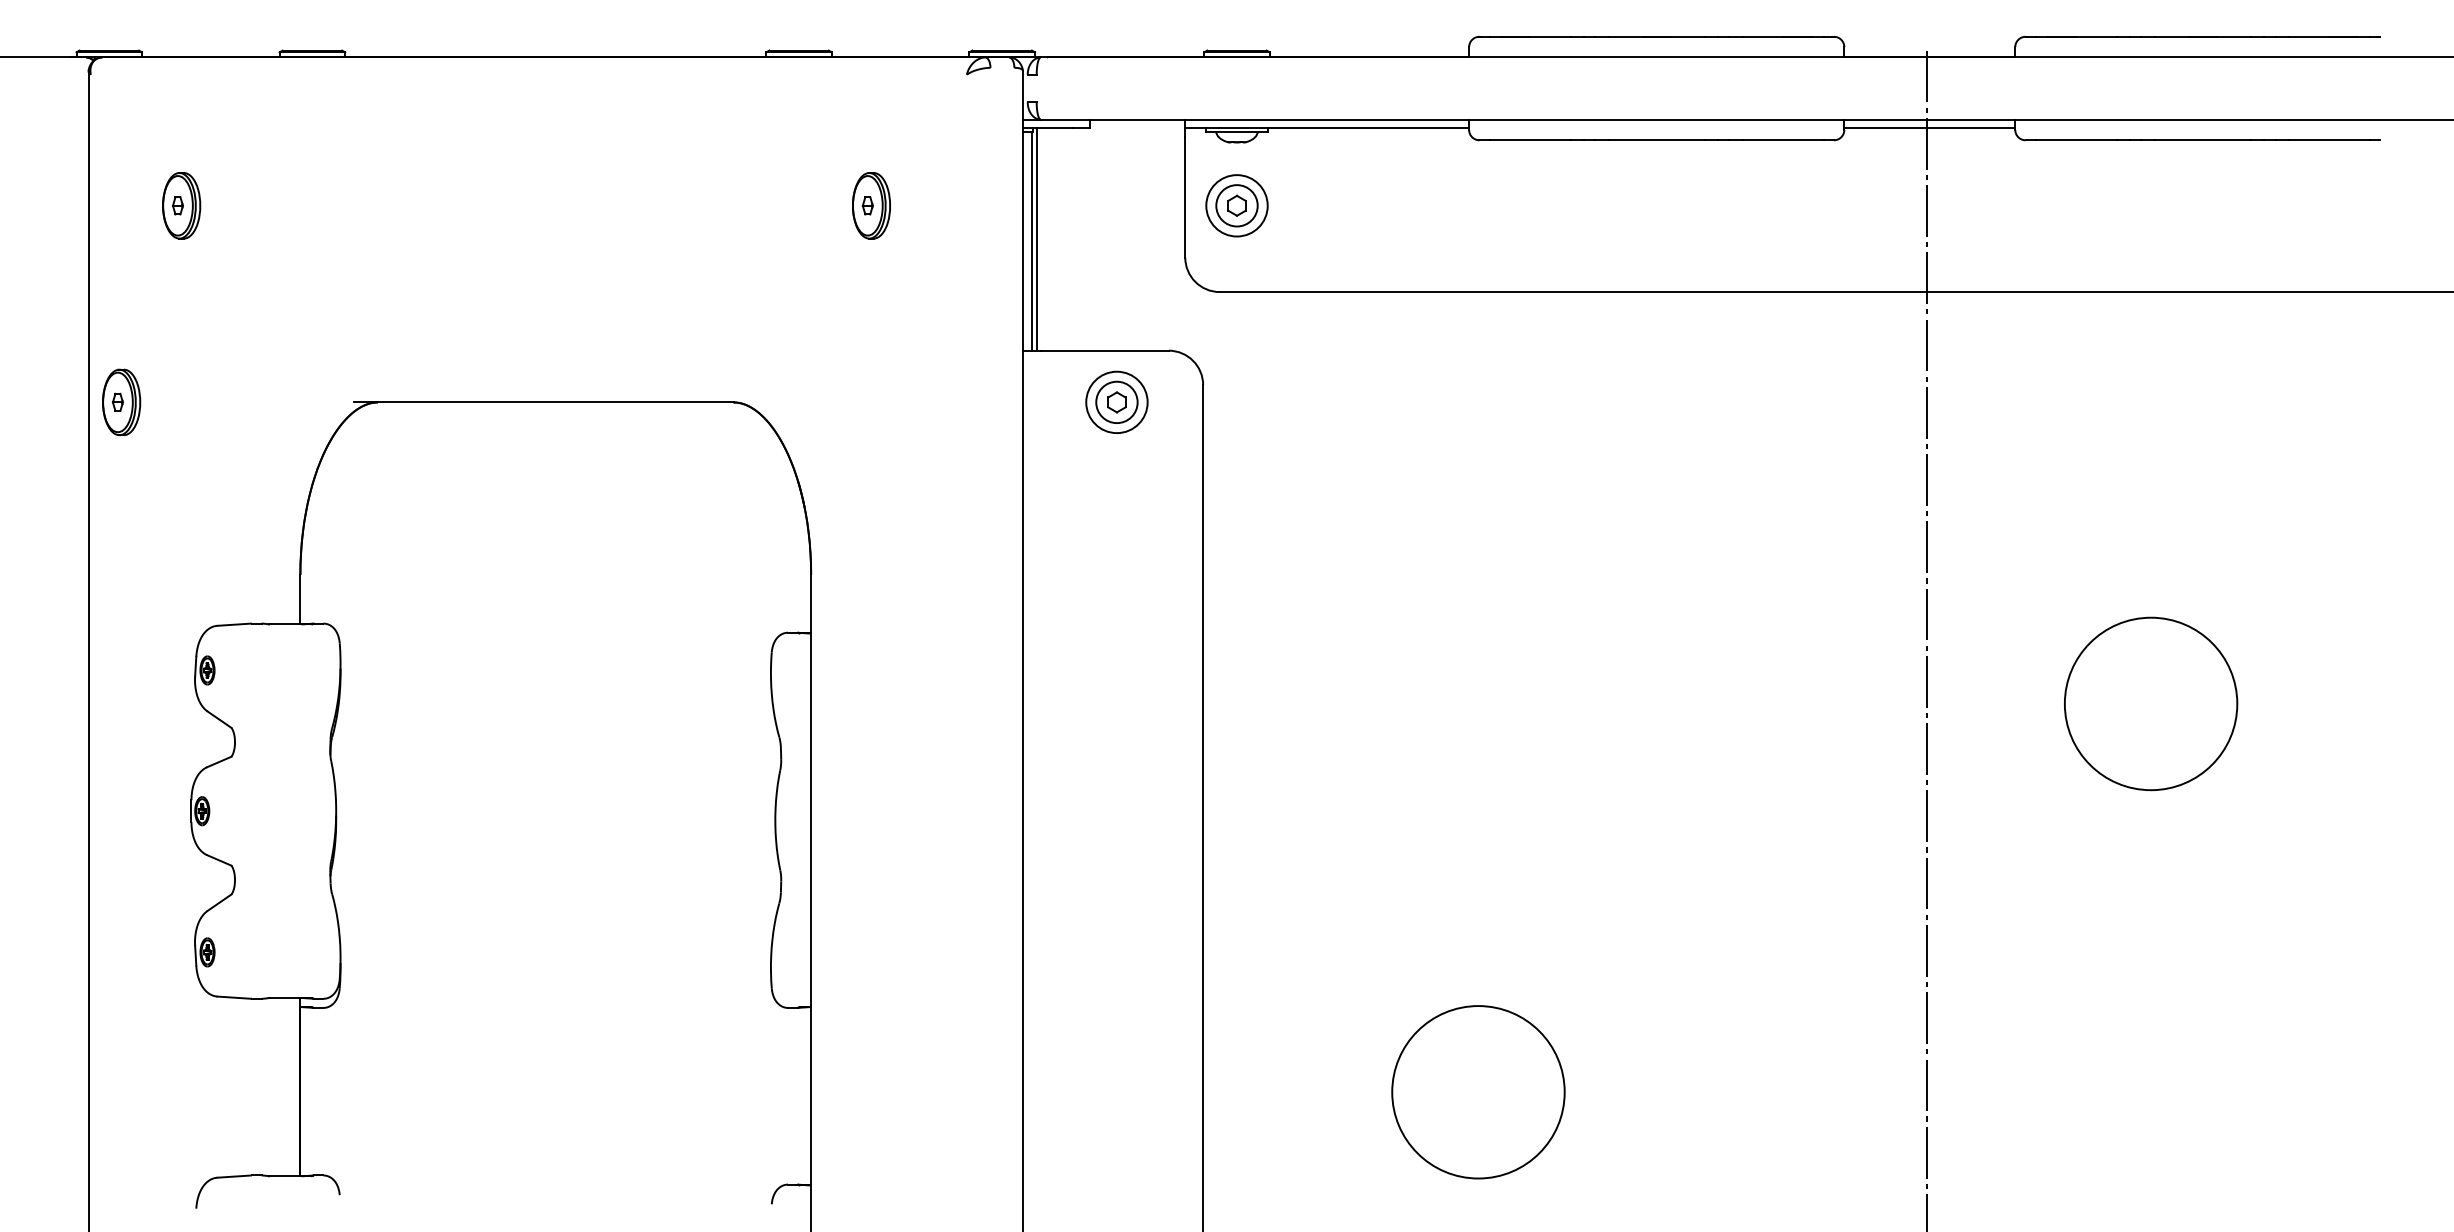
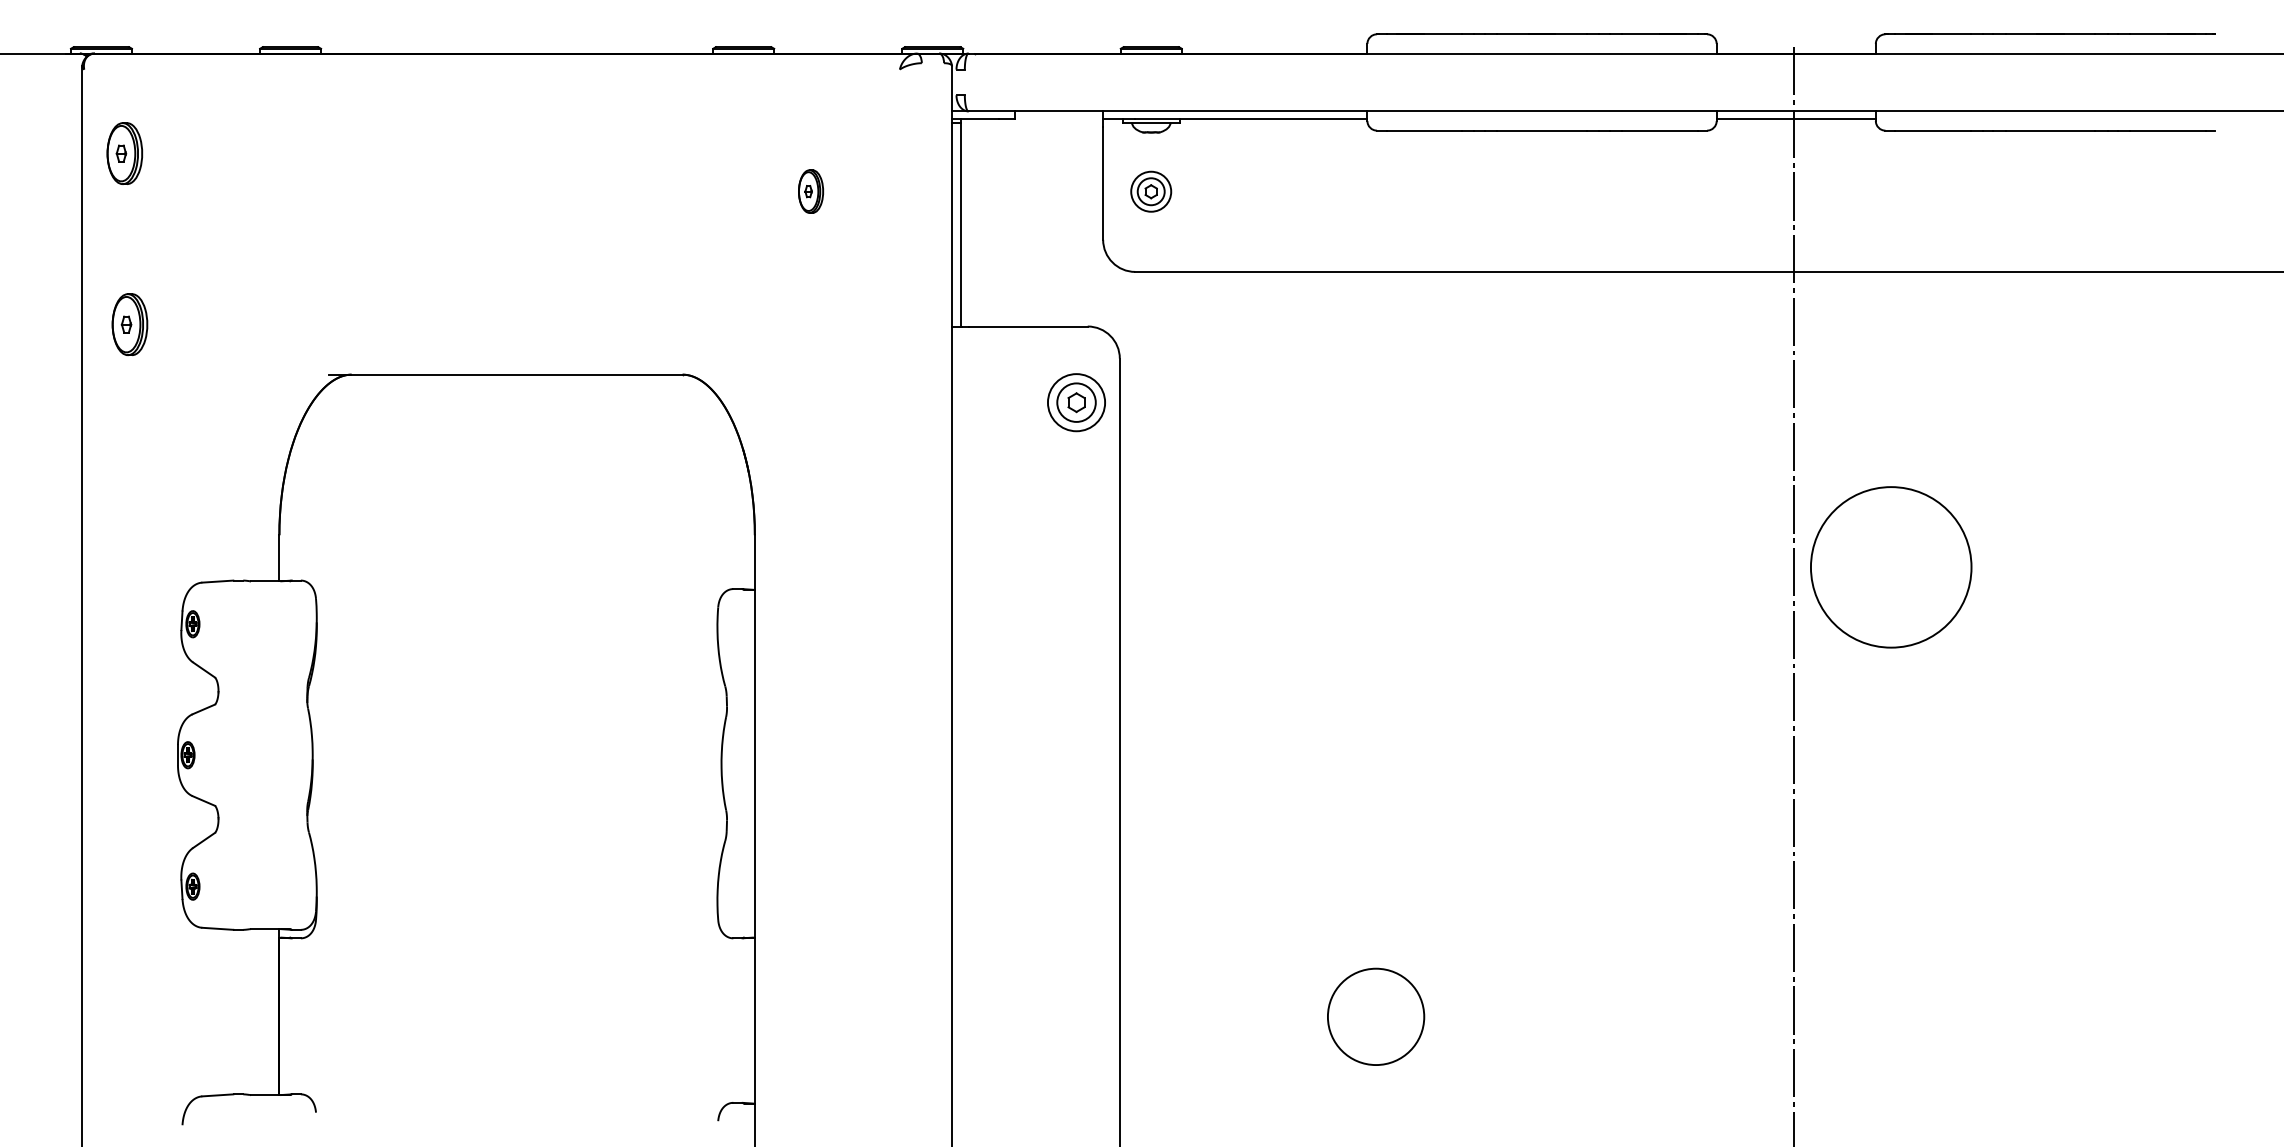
part: (181, 205) -> (124, 153), moved
part: (870, 205) -> (810, 191), size x0.7
part: (1236, 205) -> (1150, 191), size x0.7
line: (1037, 238) -> (965, 222), removed
part: (121, 402) -> (129, 324), moved
part: (1116, 402) -> (1076, 402), moved
circle: (2151, 704) -> (1891, 567), moved
circle: (1477, 1091) -> (1375, 1016), size x0.6

